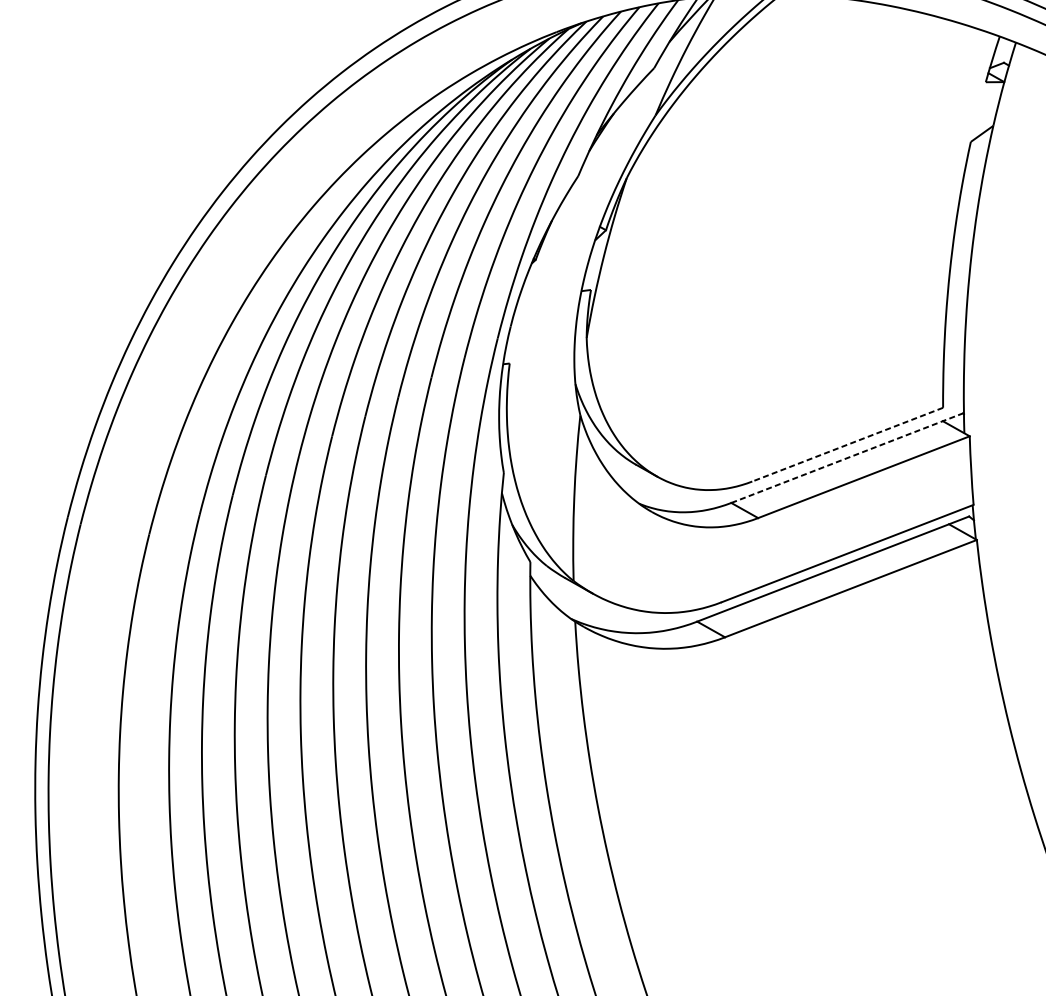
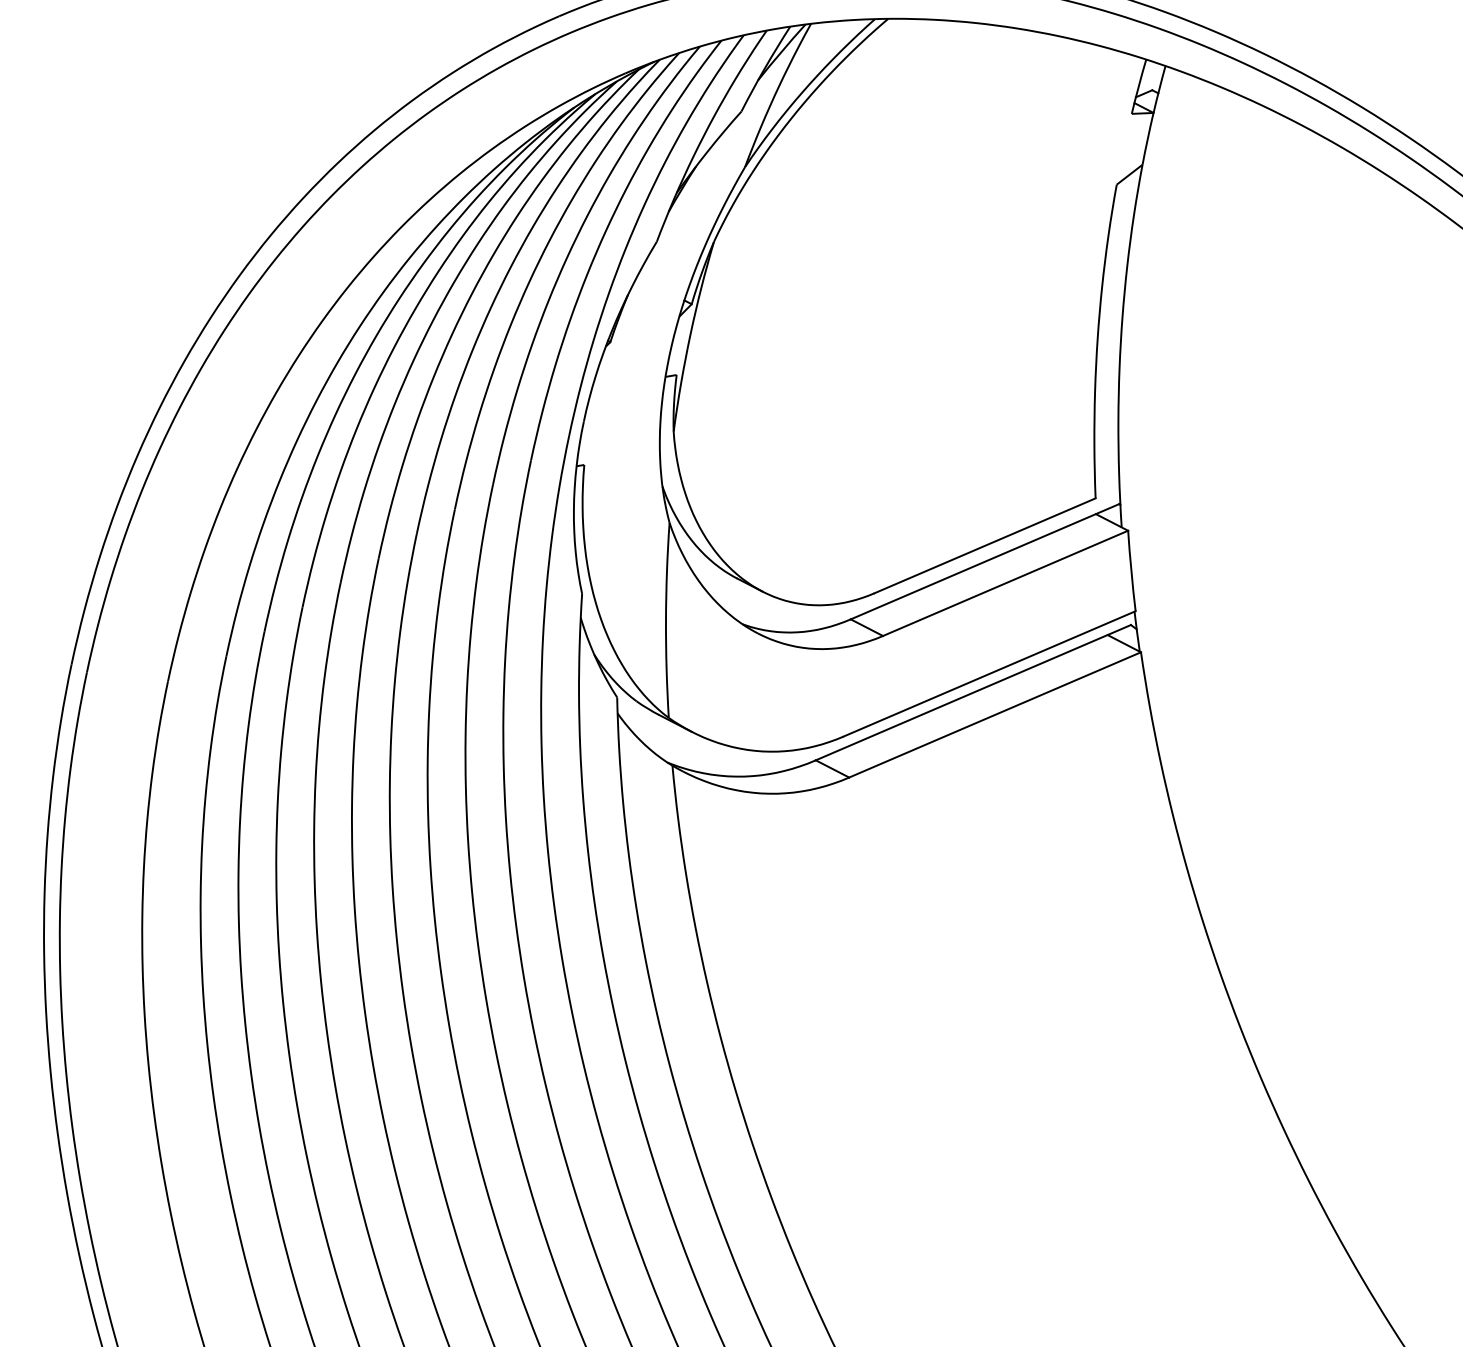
line: (847, 445) -> (984, 546), dashed -> solid
line: (847, 457) -> (985, 561), dashed -> solid

